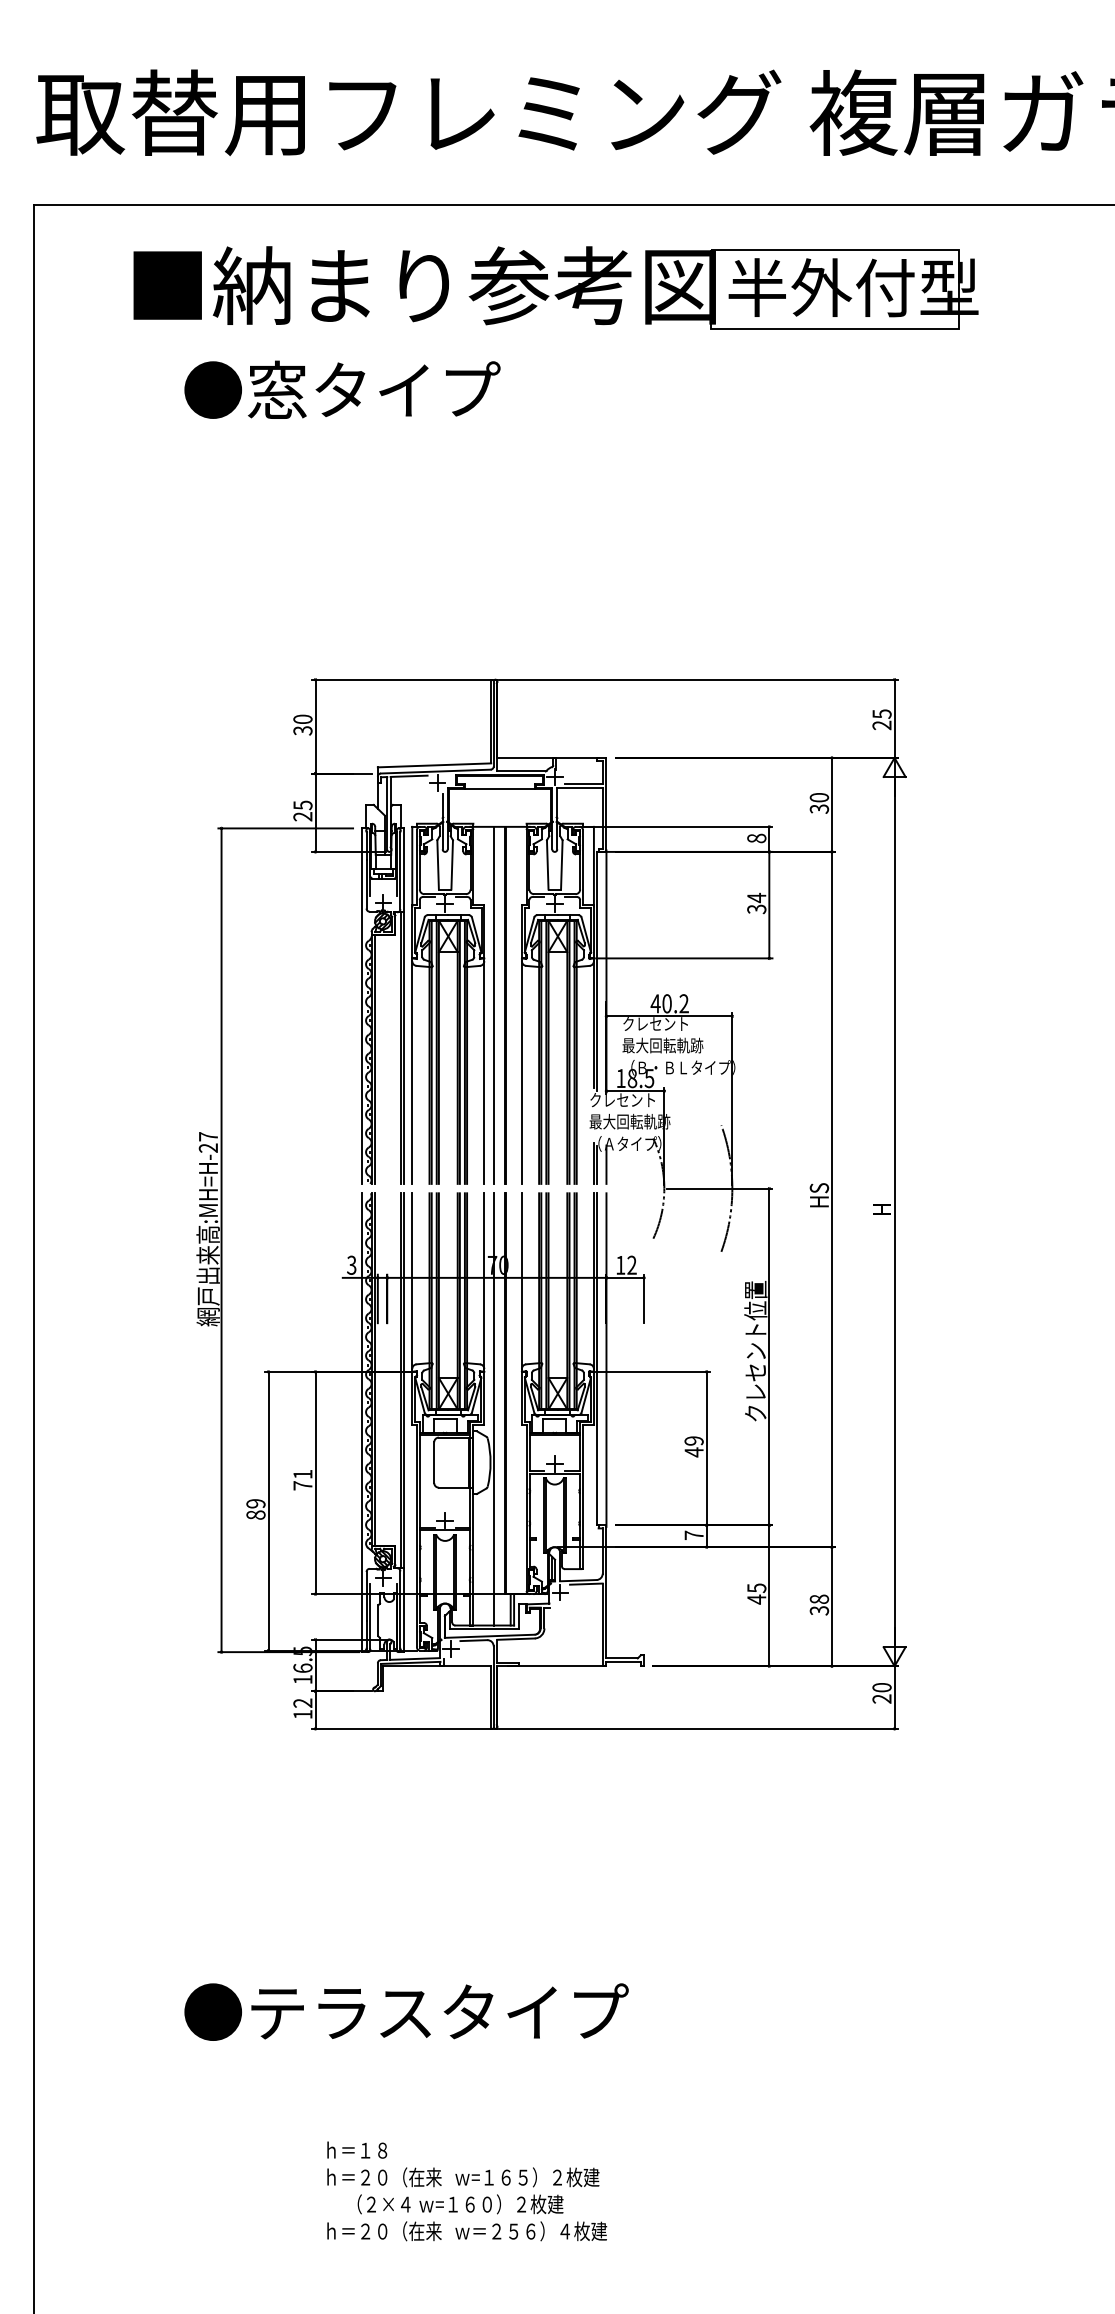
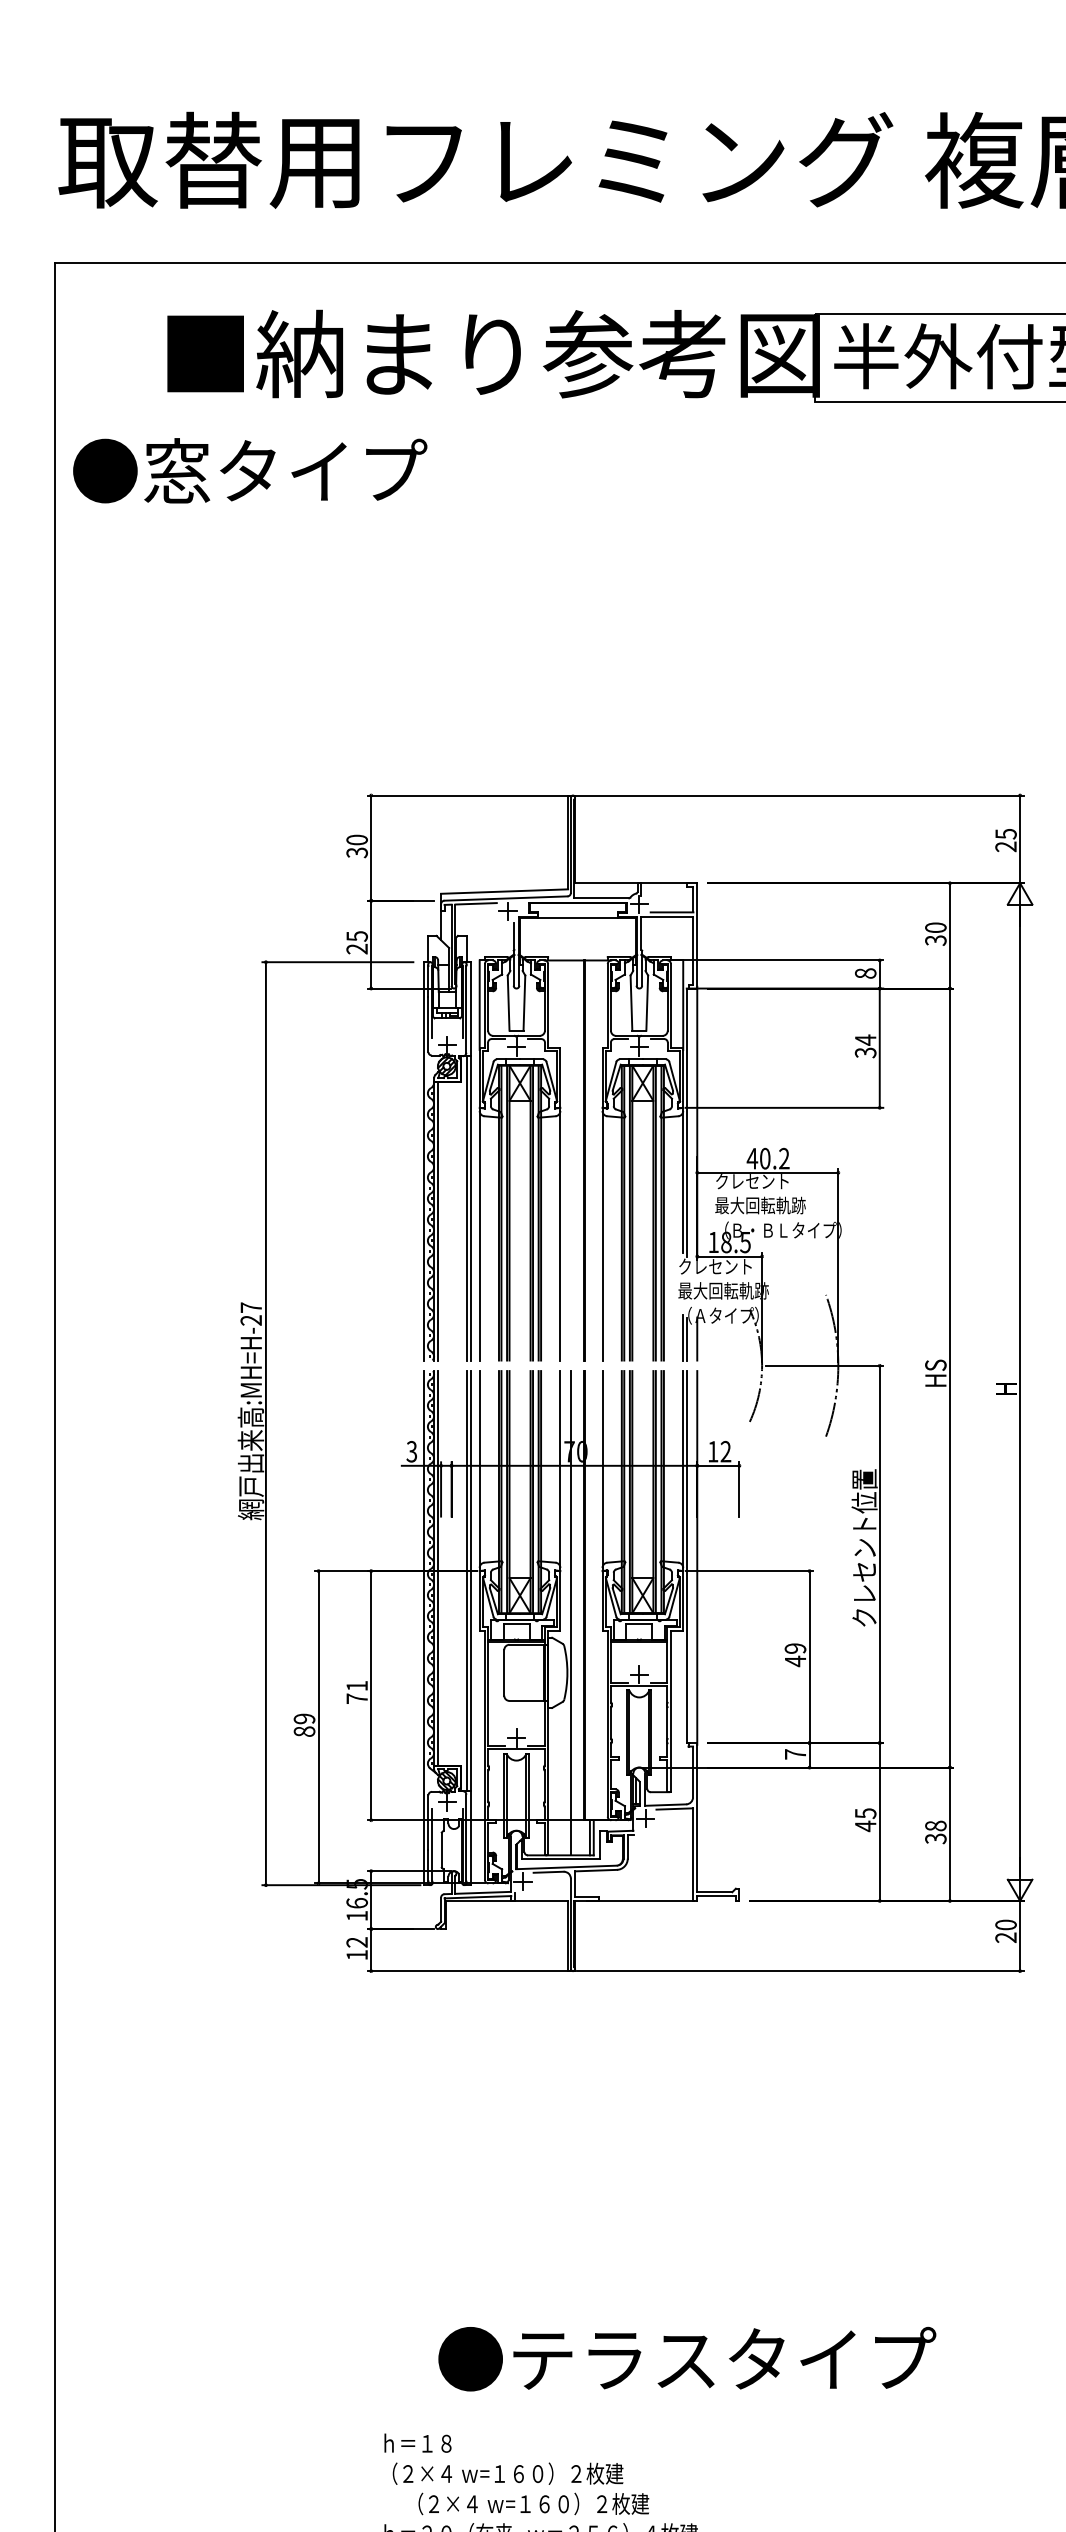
text: (342, 389) -> (250, 470), moved
line: (494, 1004) -> (571, 1159), removed
text: (406, 2011) -> (687, 2358), moved
text: (463, 2177) -> (537, 2473), ｈ＝２０（在来   ｗ=１６５）２枚建 -> （２×４ ｗ=１６０）２枚建

